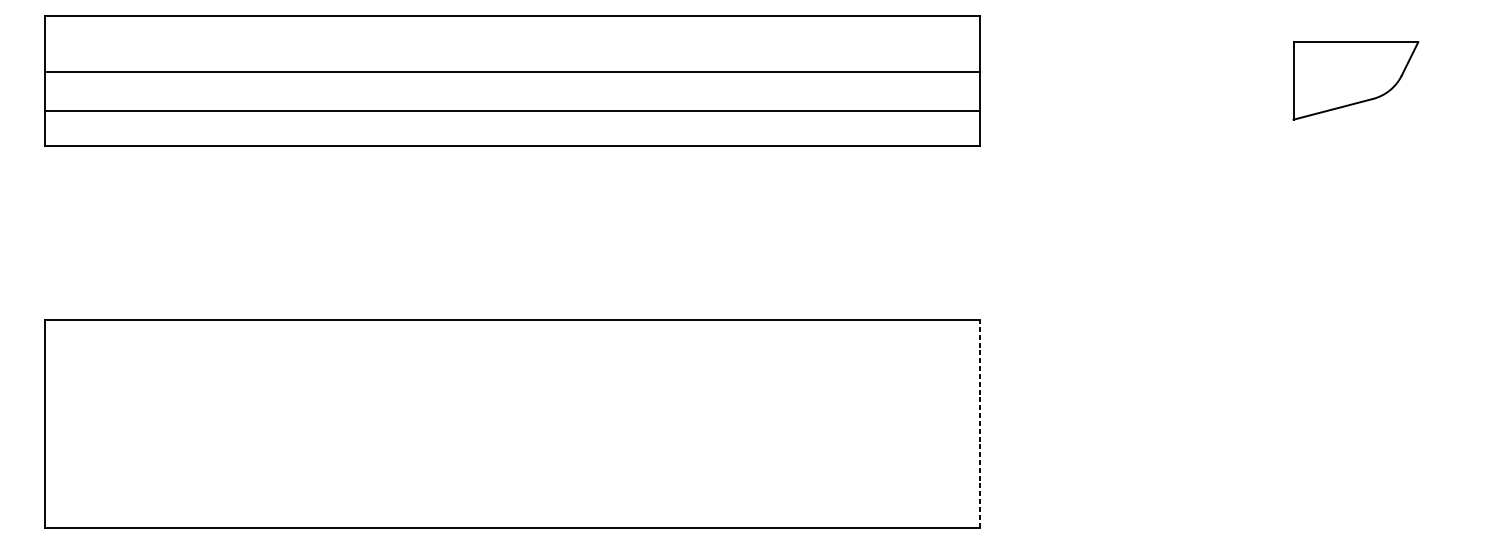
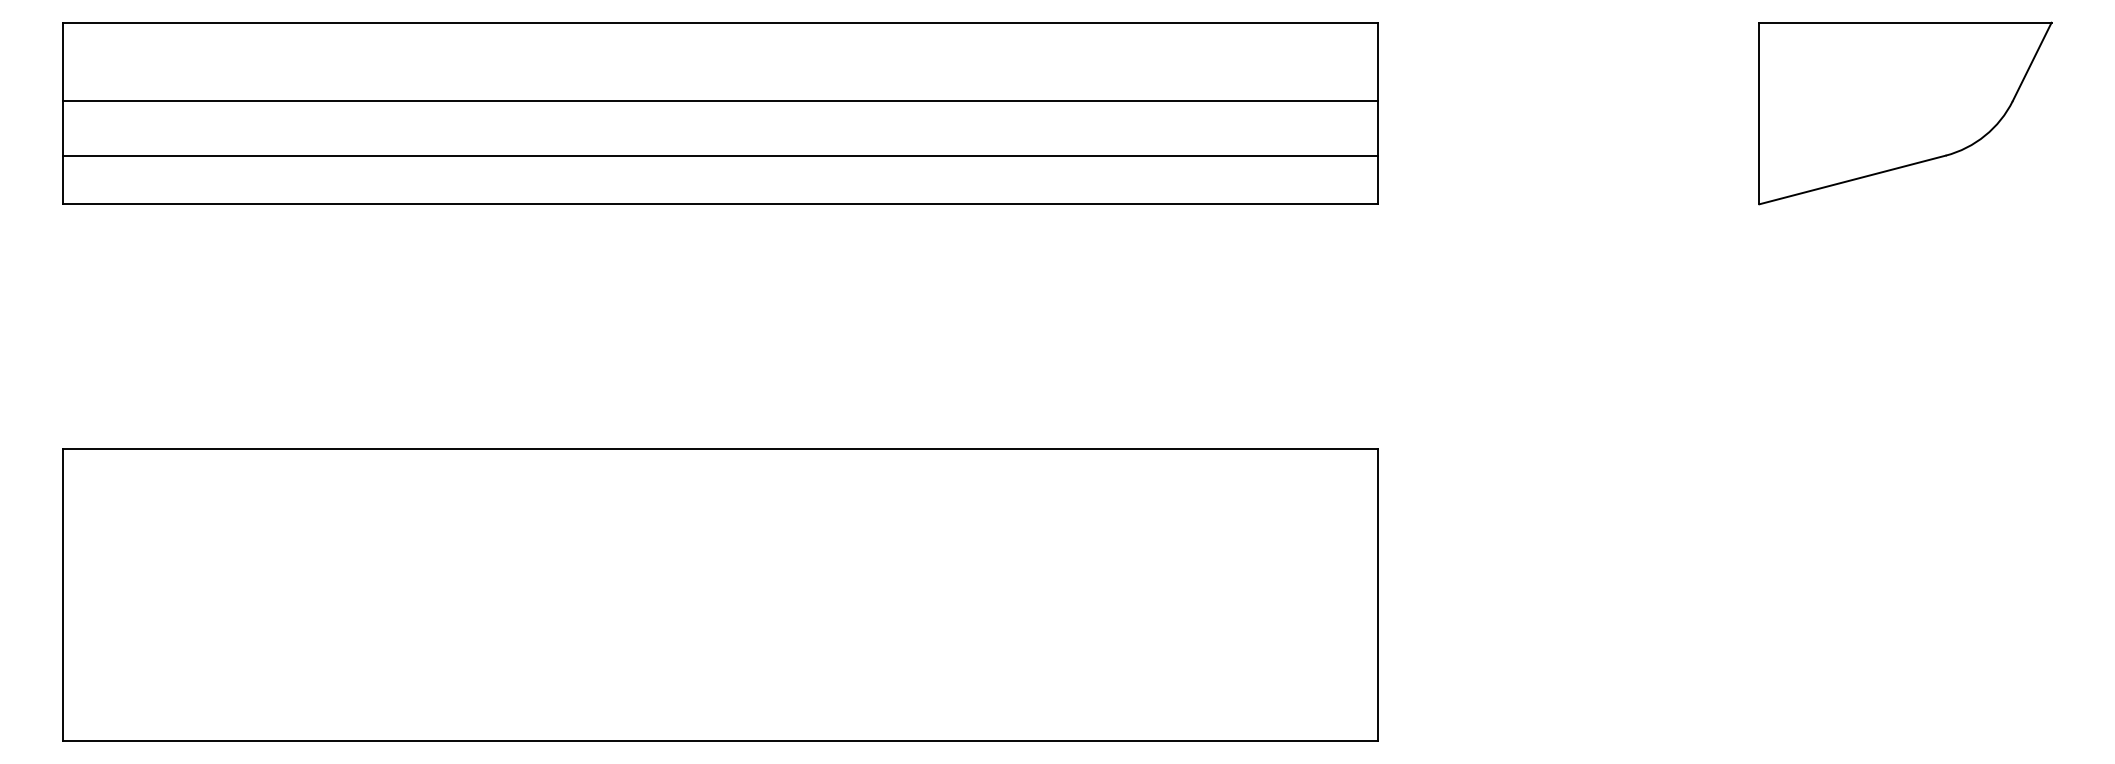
part: (1355, 80) -> (1905, 113), size x1.67
line: (980, 423) -> (1377, 594), dashed -> solid

